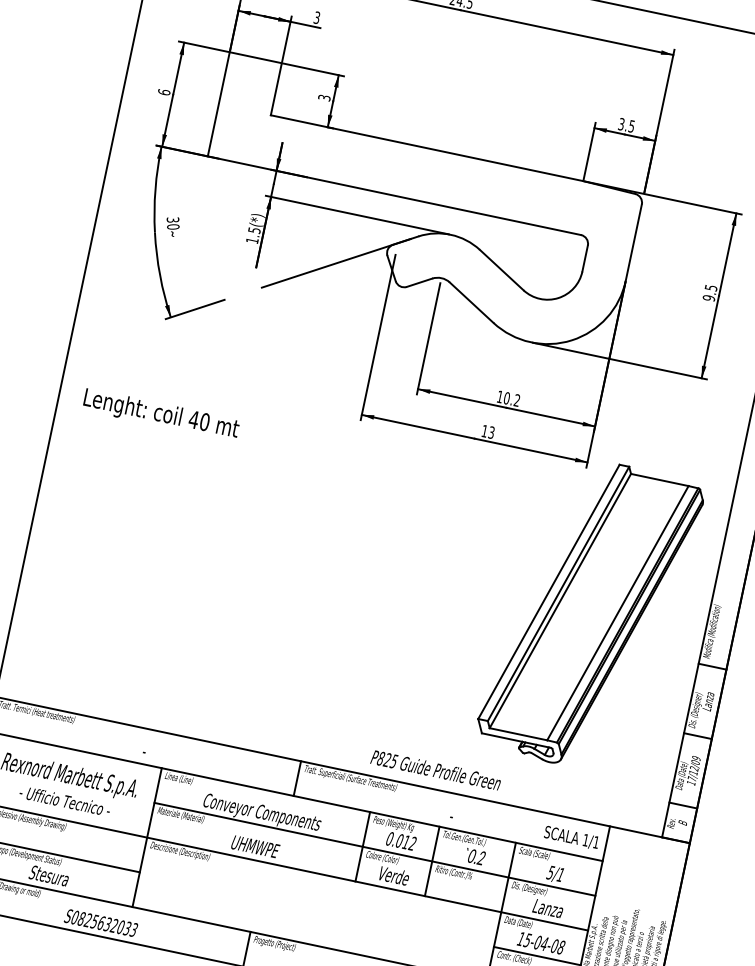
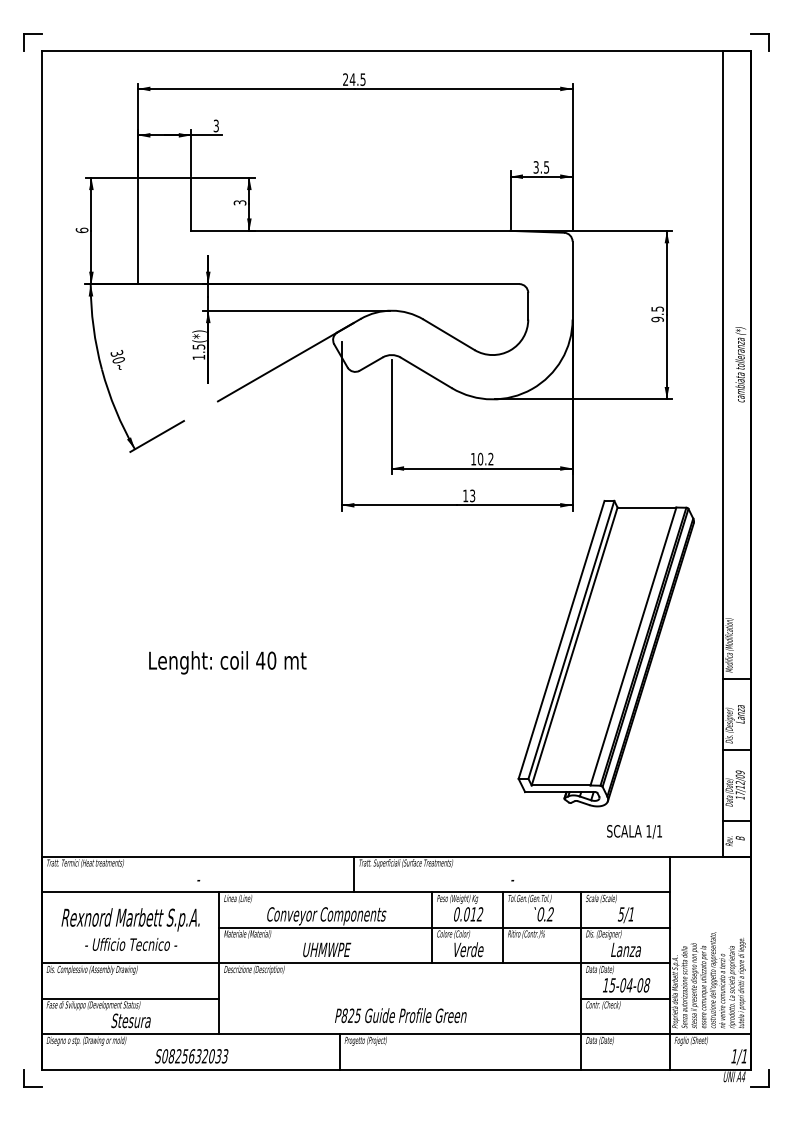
text: (161, 414) -> (227, 662), moved
text: (435, 769) -> (400, 1015), moved
text: (571, 837) -> (634, 831), moved

